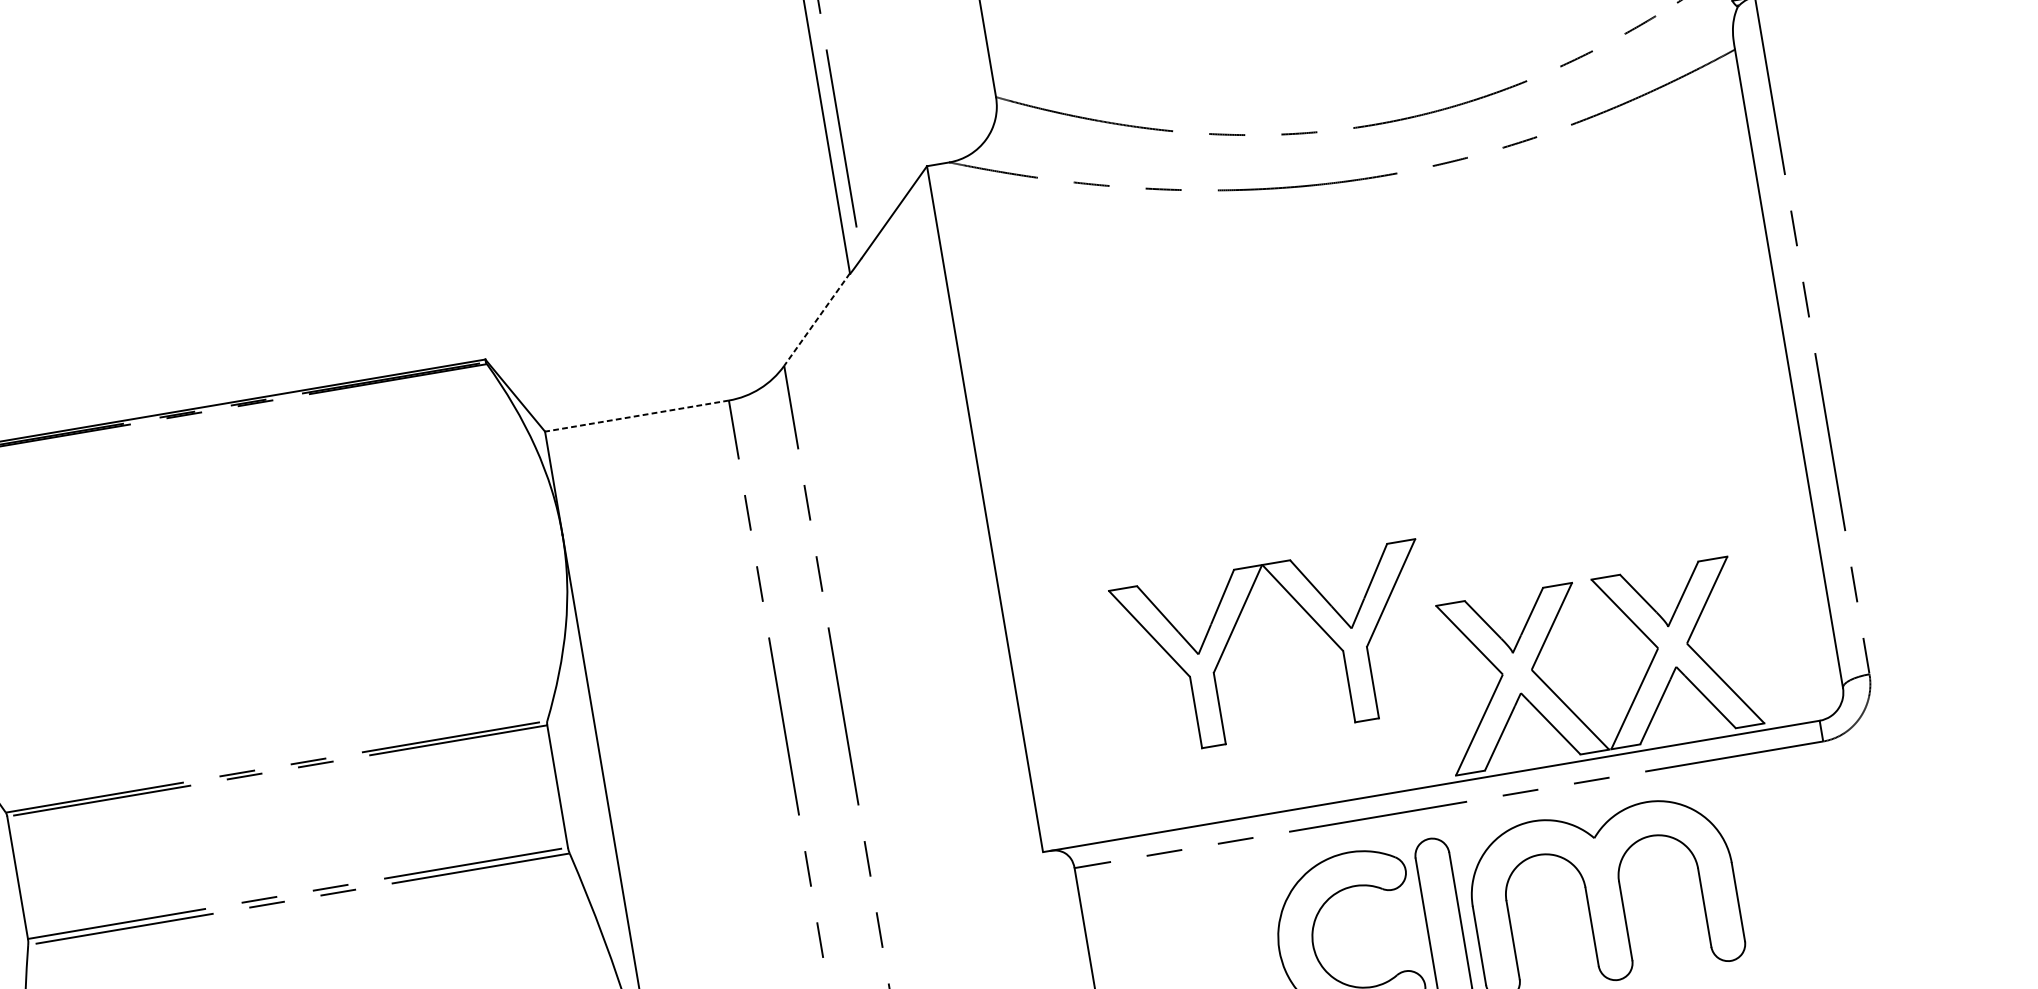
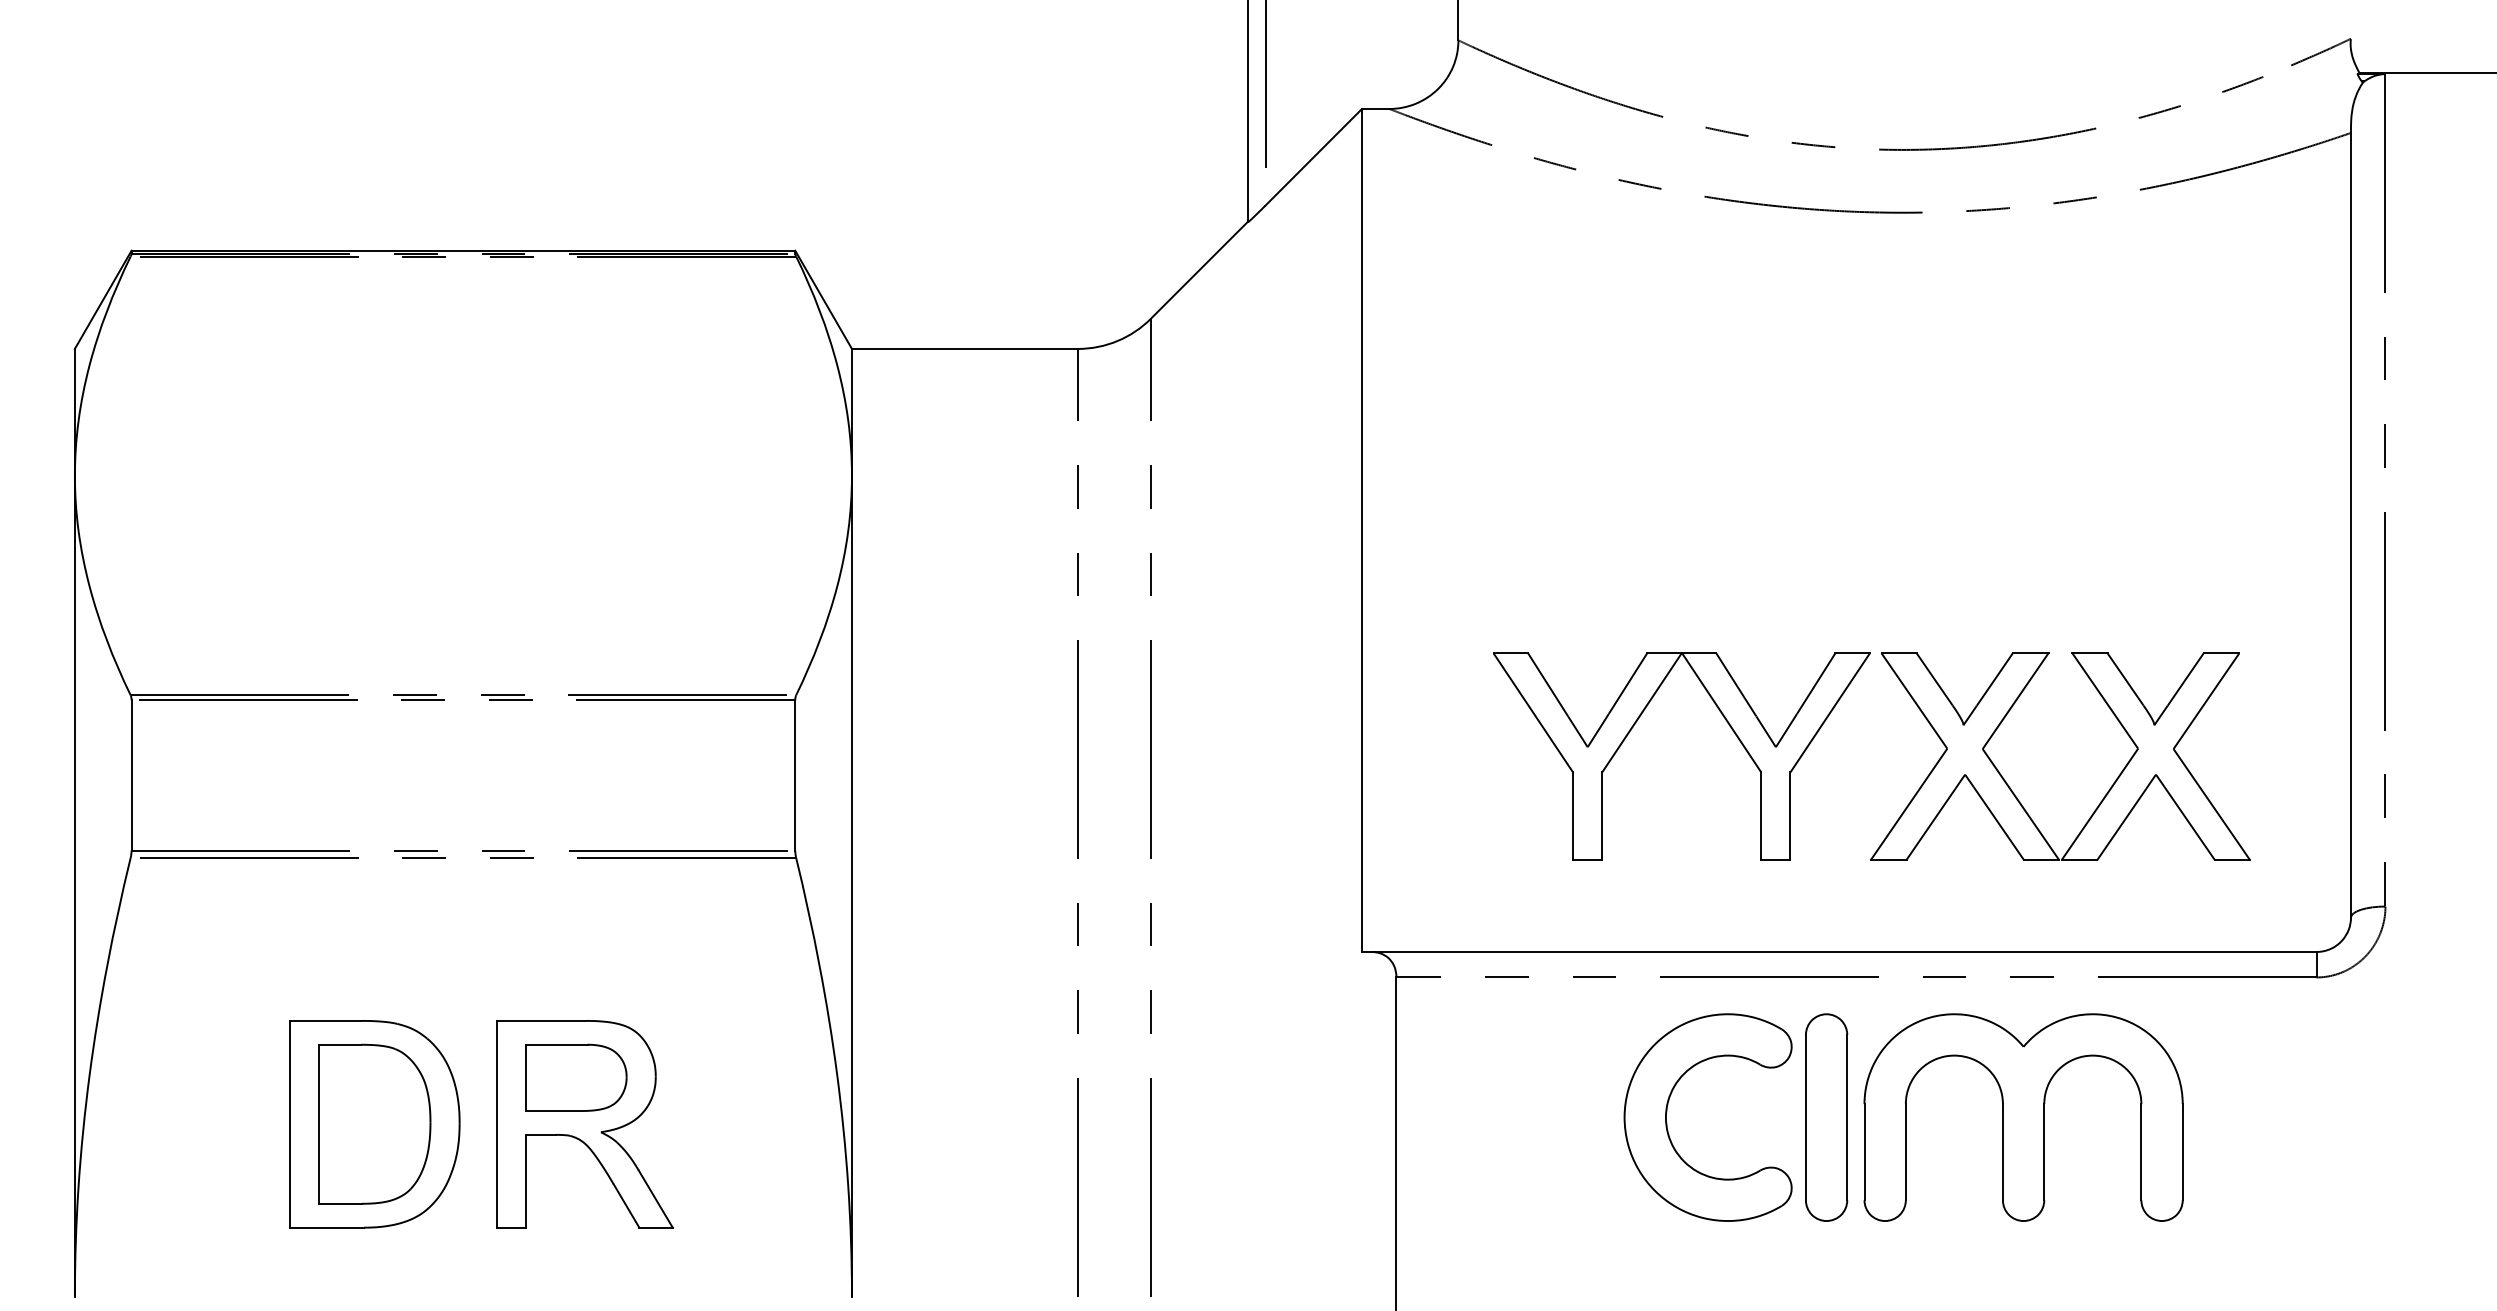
line: (817, 319) -> (1199, 270), dashed -> solid
line: (636, 415) -> (964, 348), dashed -> solid
part: (1640, 684) -> (2109, 788), moved

